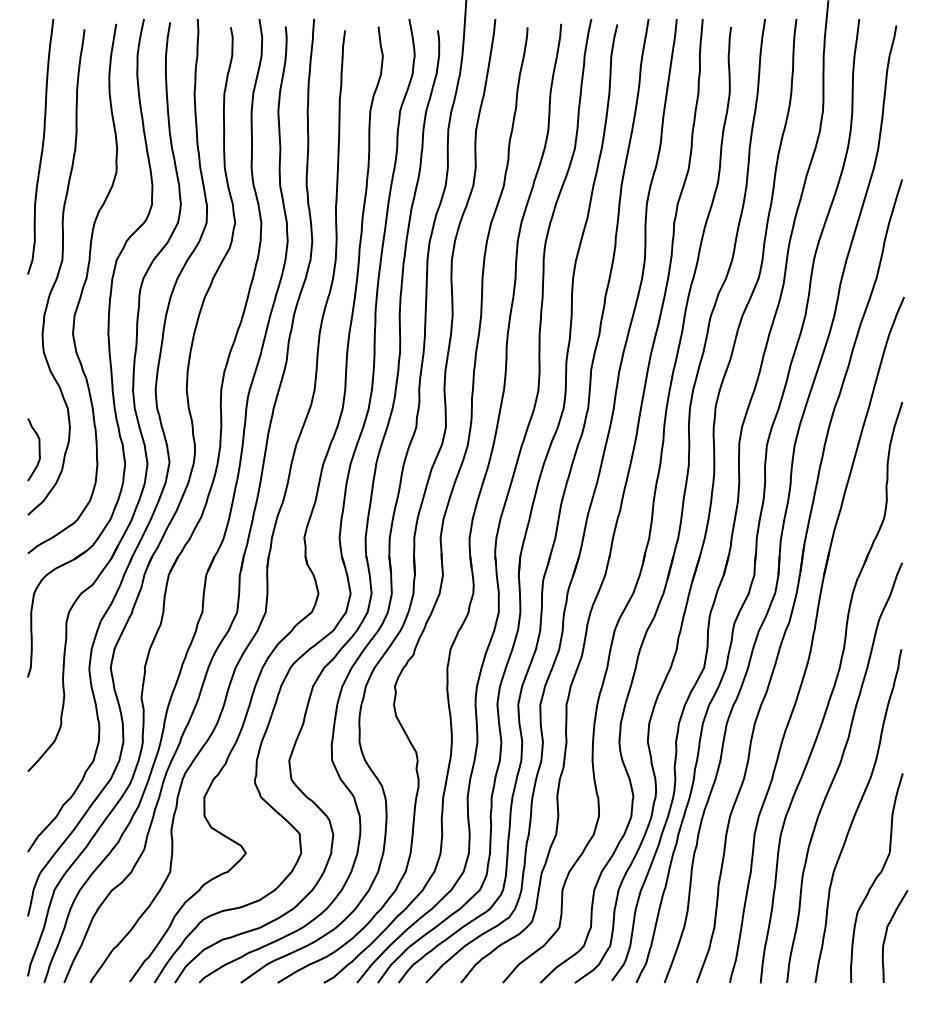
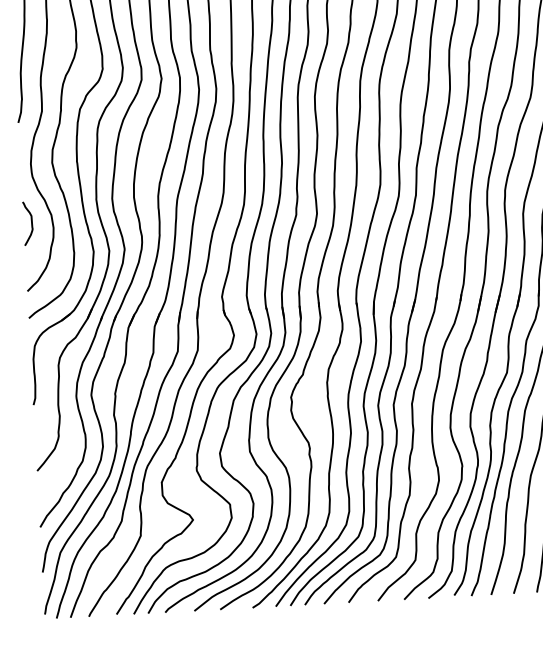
curve: (38, 449) -> (31, 223), moved

